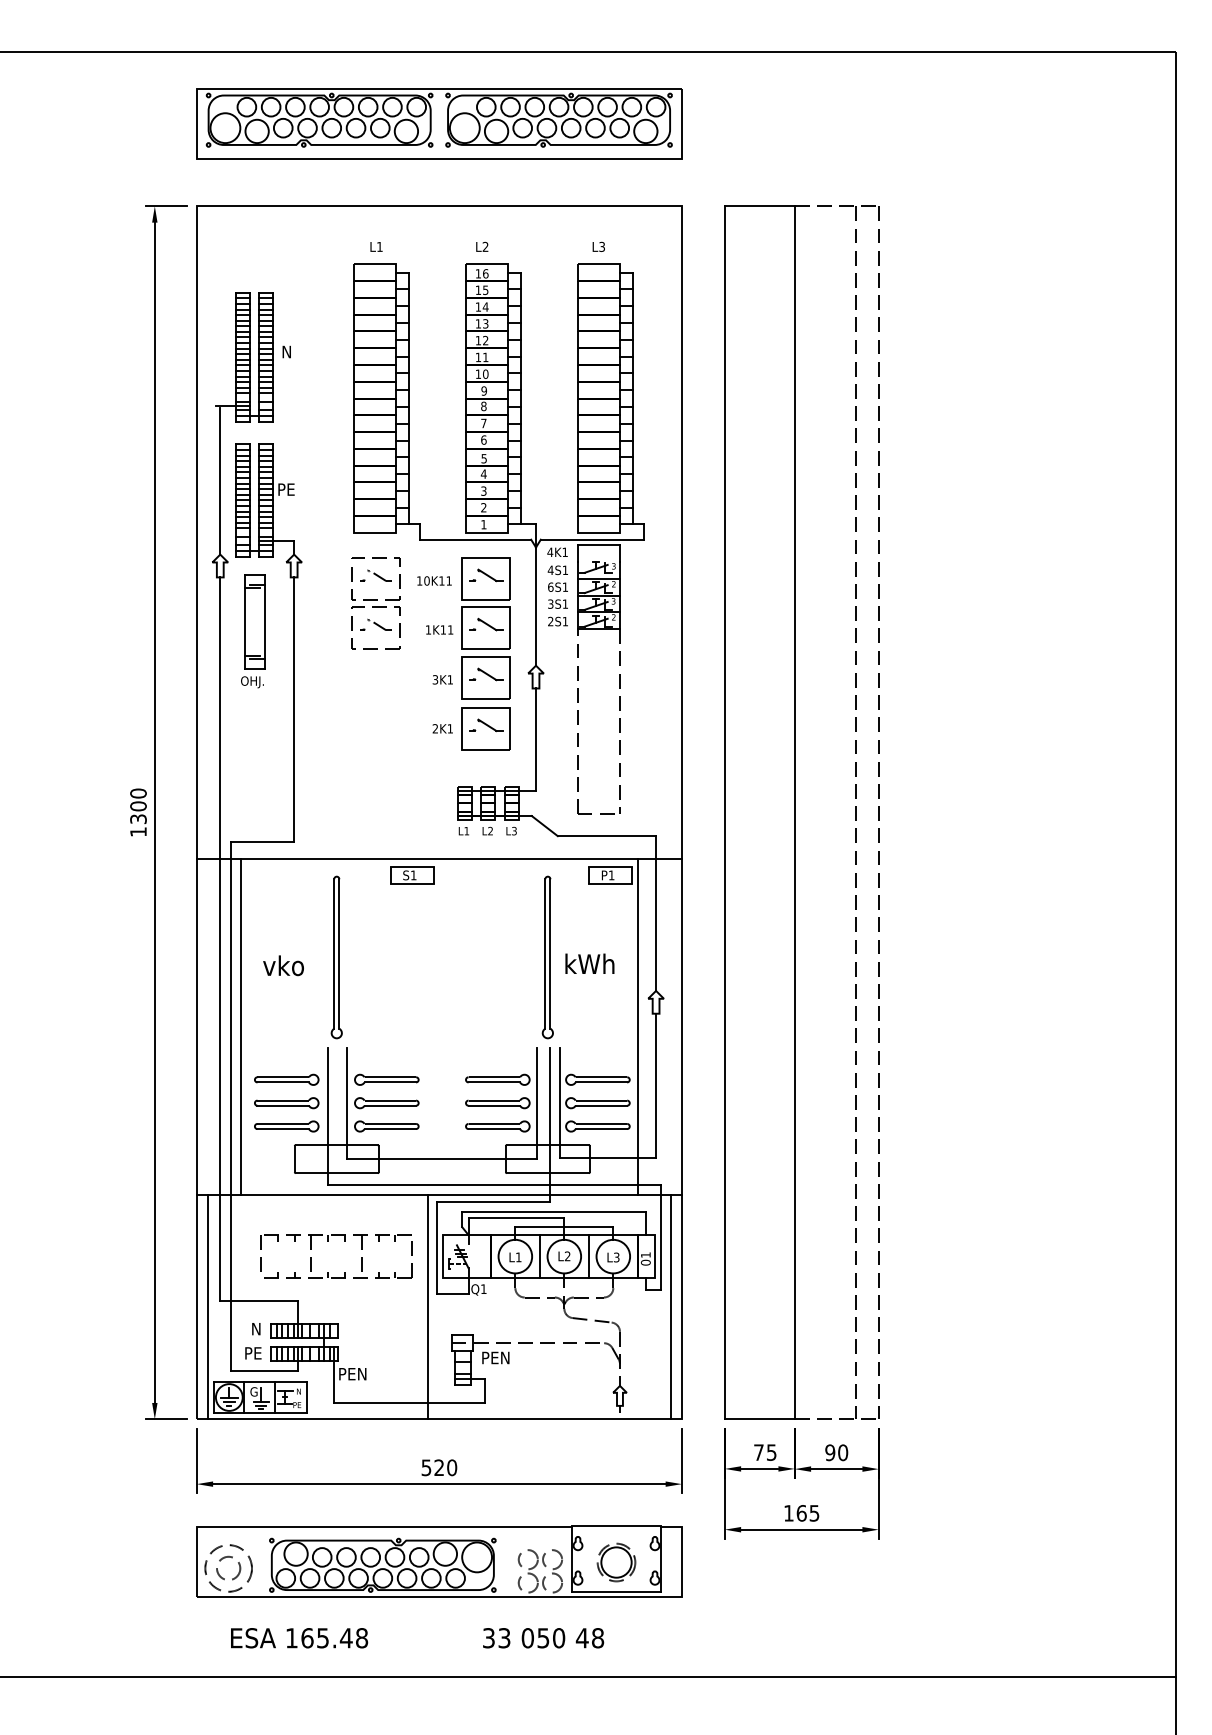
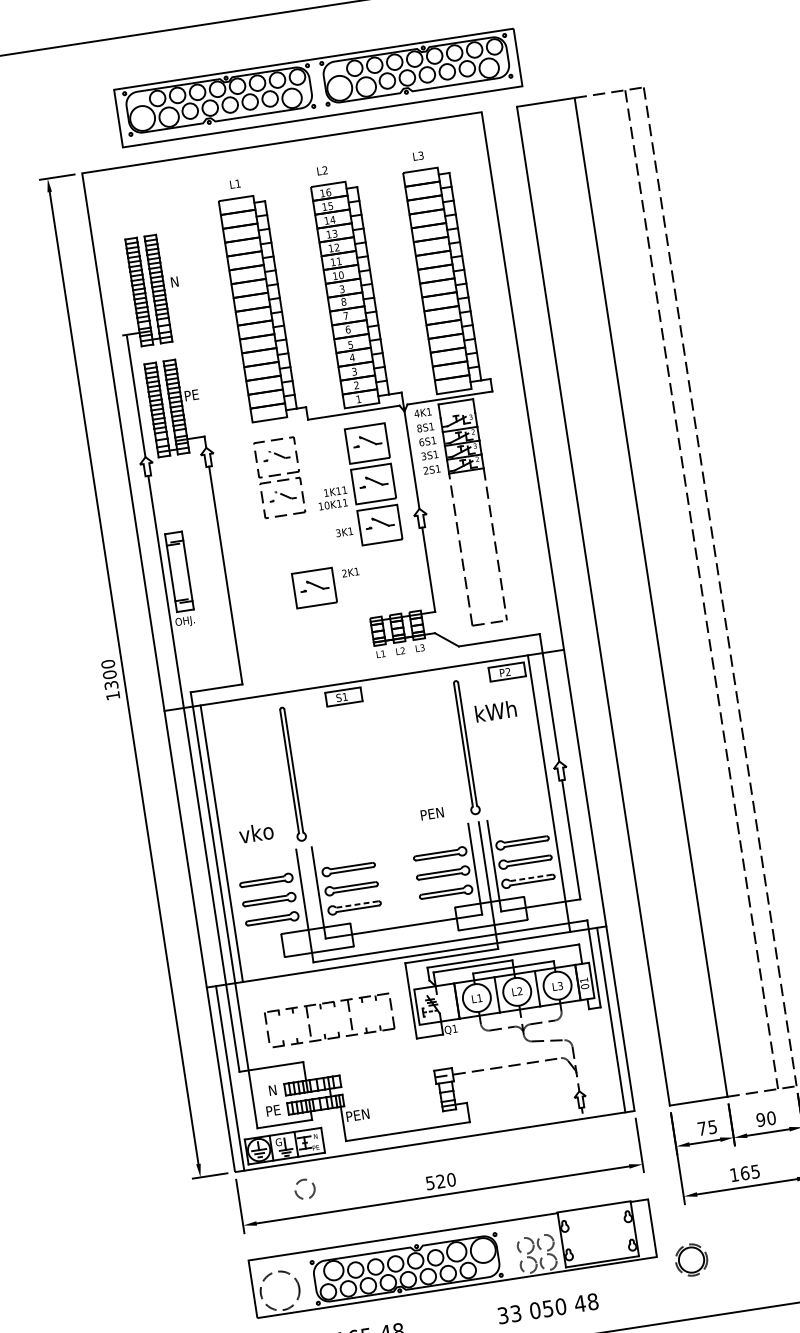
part: (439, 123) -> (318, 87), moved
text: (483, 390) -> (341, 288), 9 -> 3
text: (550, 570) -> (419, 428), 4S1 -> 8S1
text: (434, 580) -> (333, 504), moved
part: (253, 631) -> (179, 579), moved
part: (485, 728) -> (313, 588), moved
text: (611, 875) -> (508, 672), P1 -> P2
text: (589, 963) -> (495, 711), moved
text: (283, 965) -> (256, 832), moved
line: (390, 1123) -> (357, 904), solid -> dashed
line: (601, 1123) -> (531, 877), solid -> dashed
line: (428, 1307) -> (411, 1050), removed
text: (495, 1357) -> (431, 813), moved
part: (616, 1562) -> (691, 1260), moved
circle: (228, 1567) -> (304, 1188), moved

